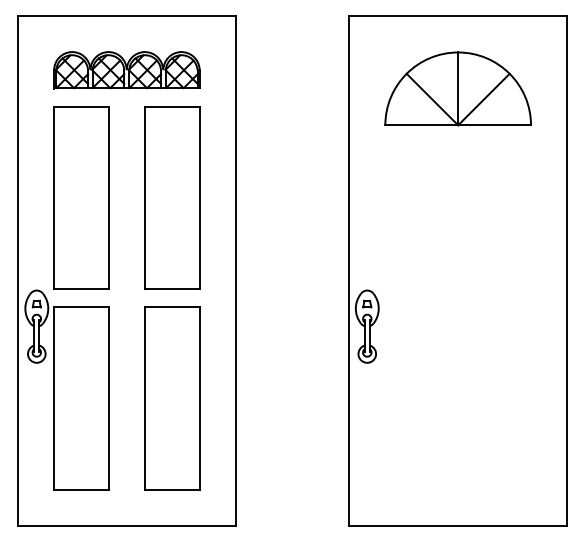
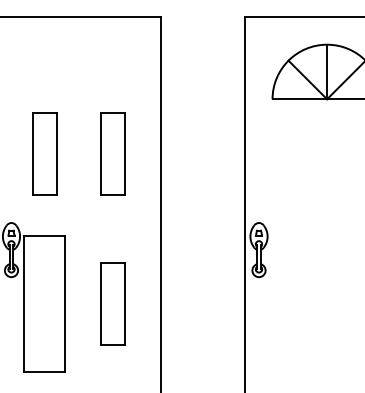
part: (126, 70) -> (78, 58), removed
part: (81, 197) -> (44, 153), size x0.6
part: (172, 197) -> (113, 153), size x0.6
part: (172, 398) -> (113, 303), size x0.6

